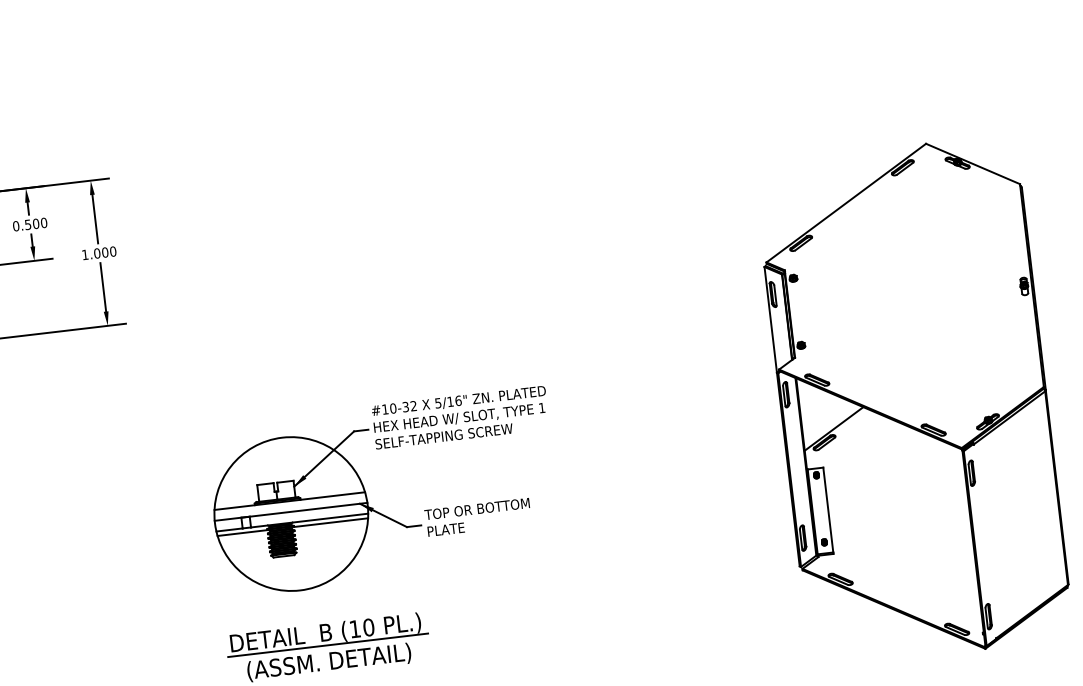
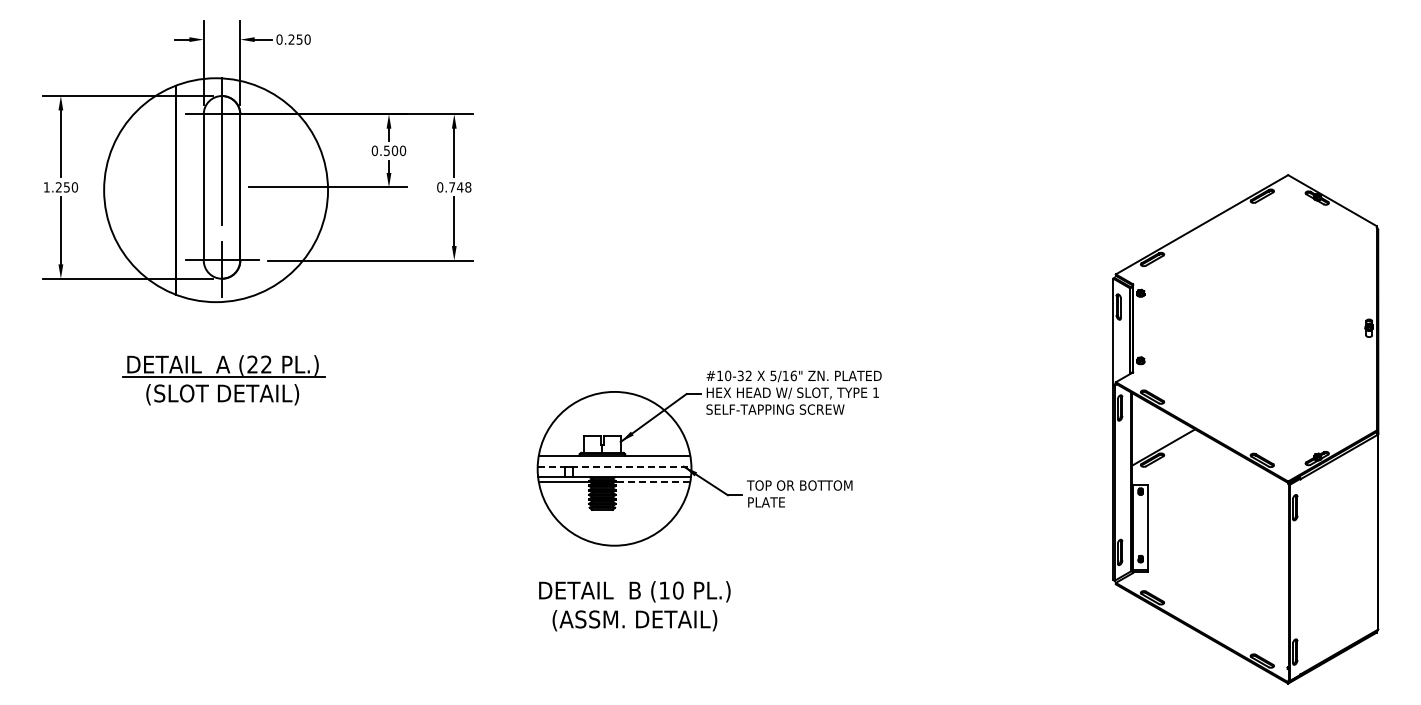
text: (99, 253) -> (454, 187), 1.000 -> 0.748
line: (290, 511) -> (614, 466), solid -> dashed
line: (330, 523) -> (652, 482), solid -> dashed
line: (327, 645) -> (635, 603), removed

